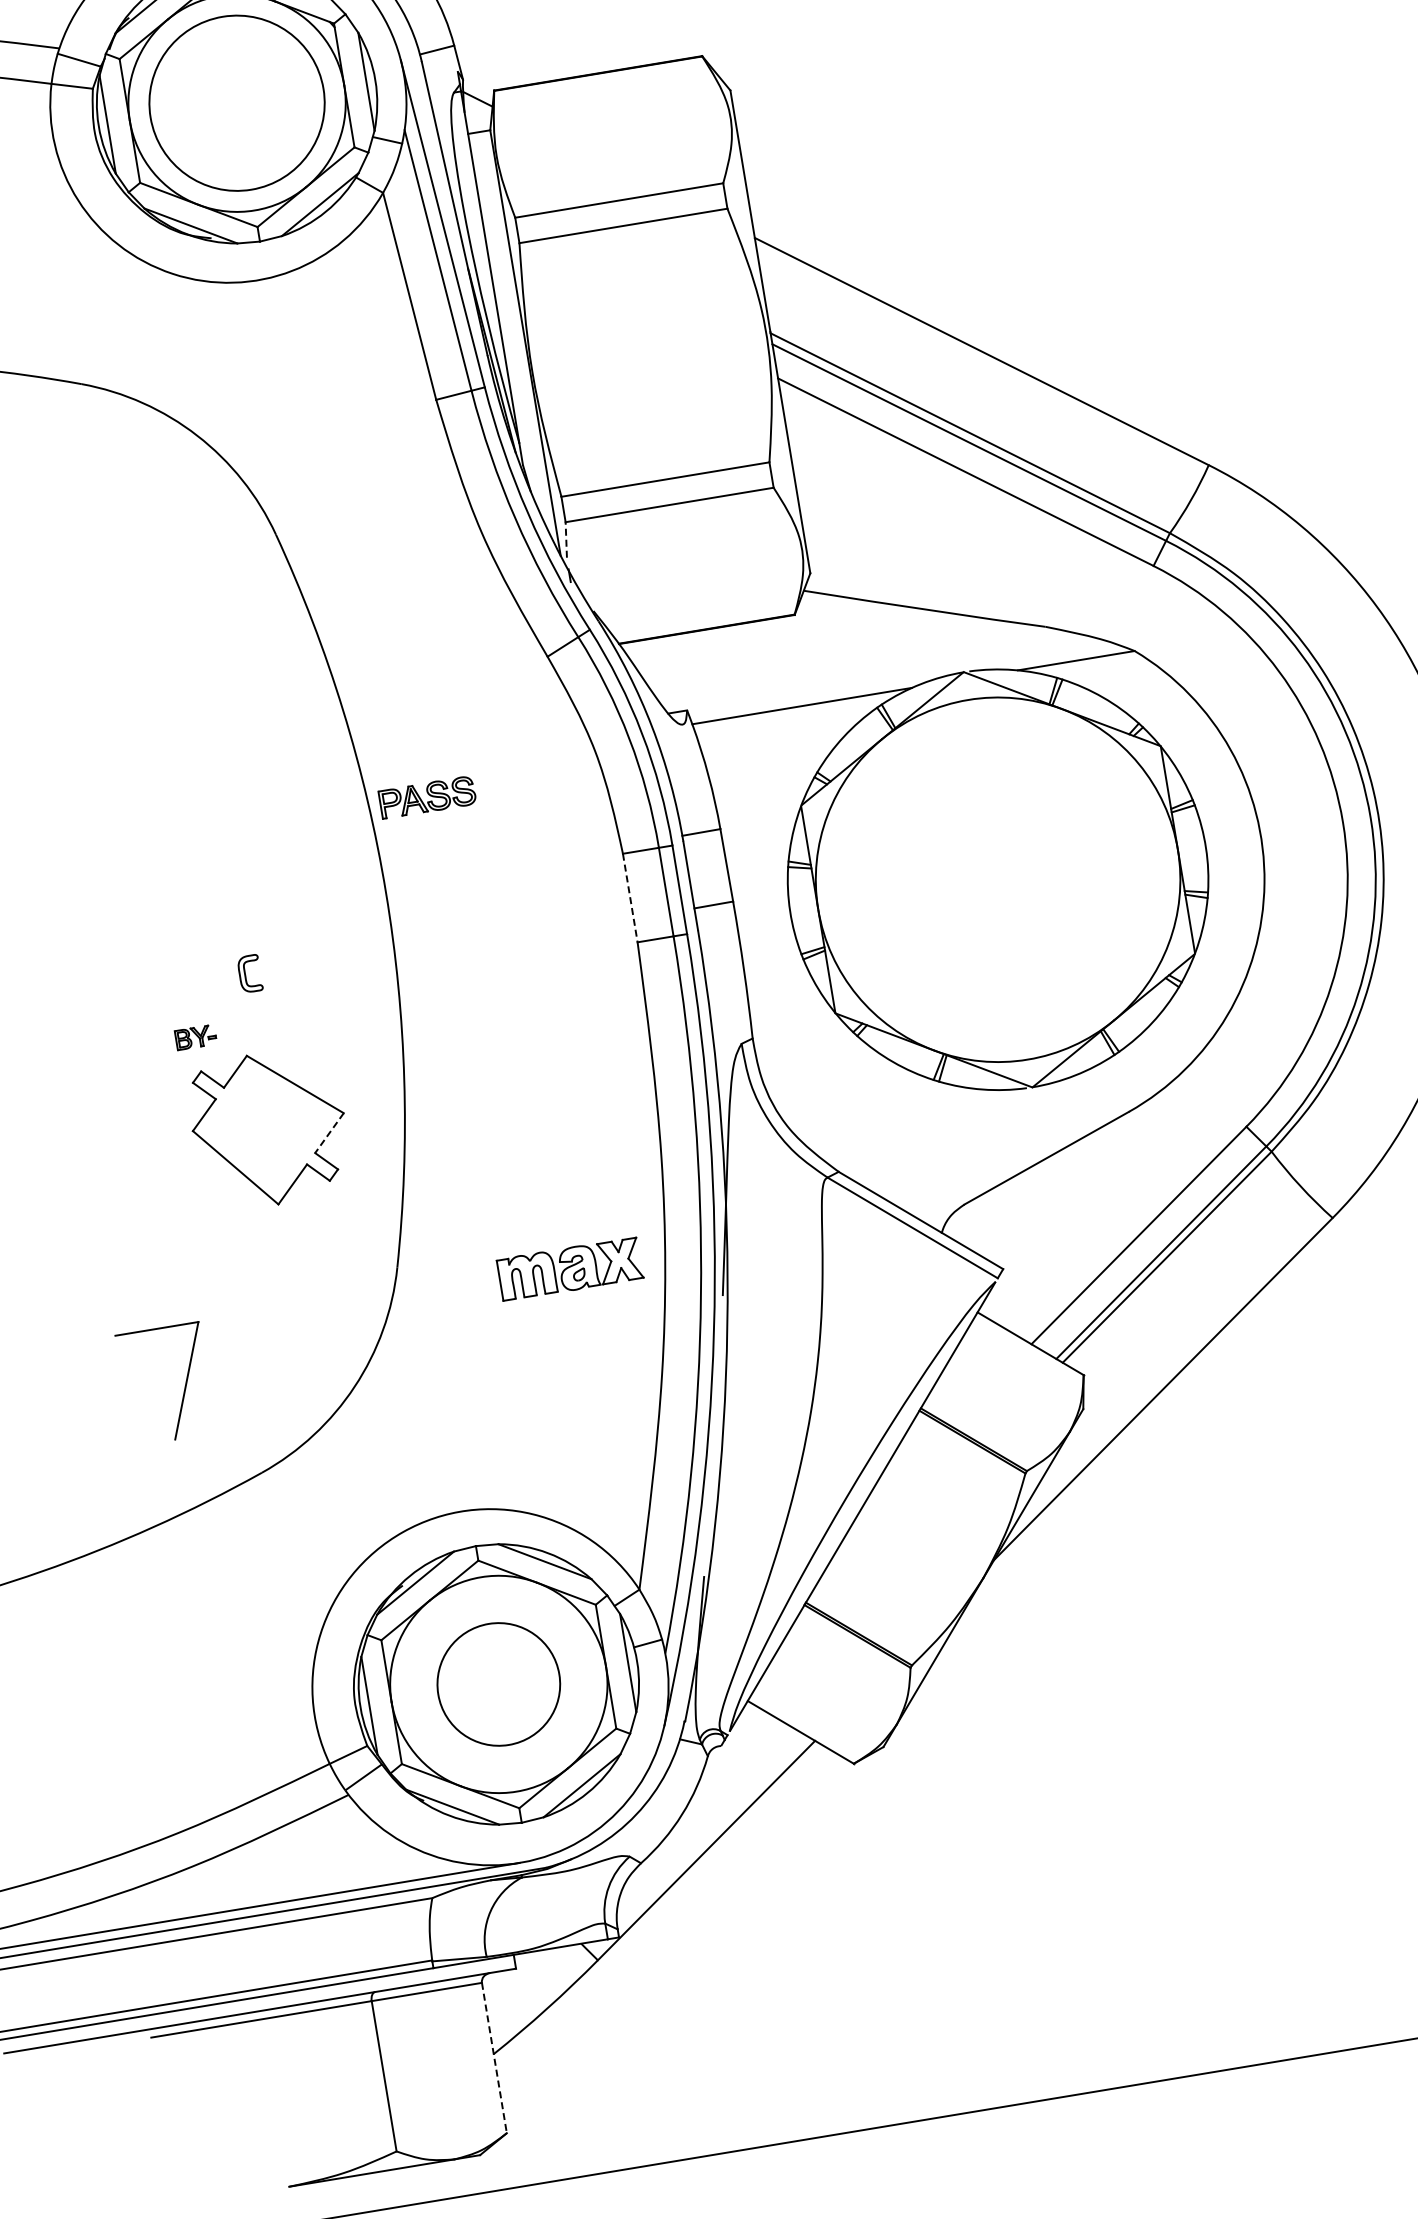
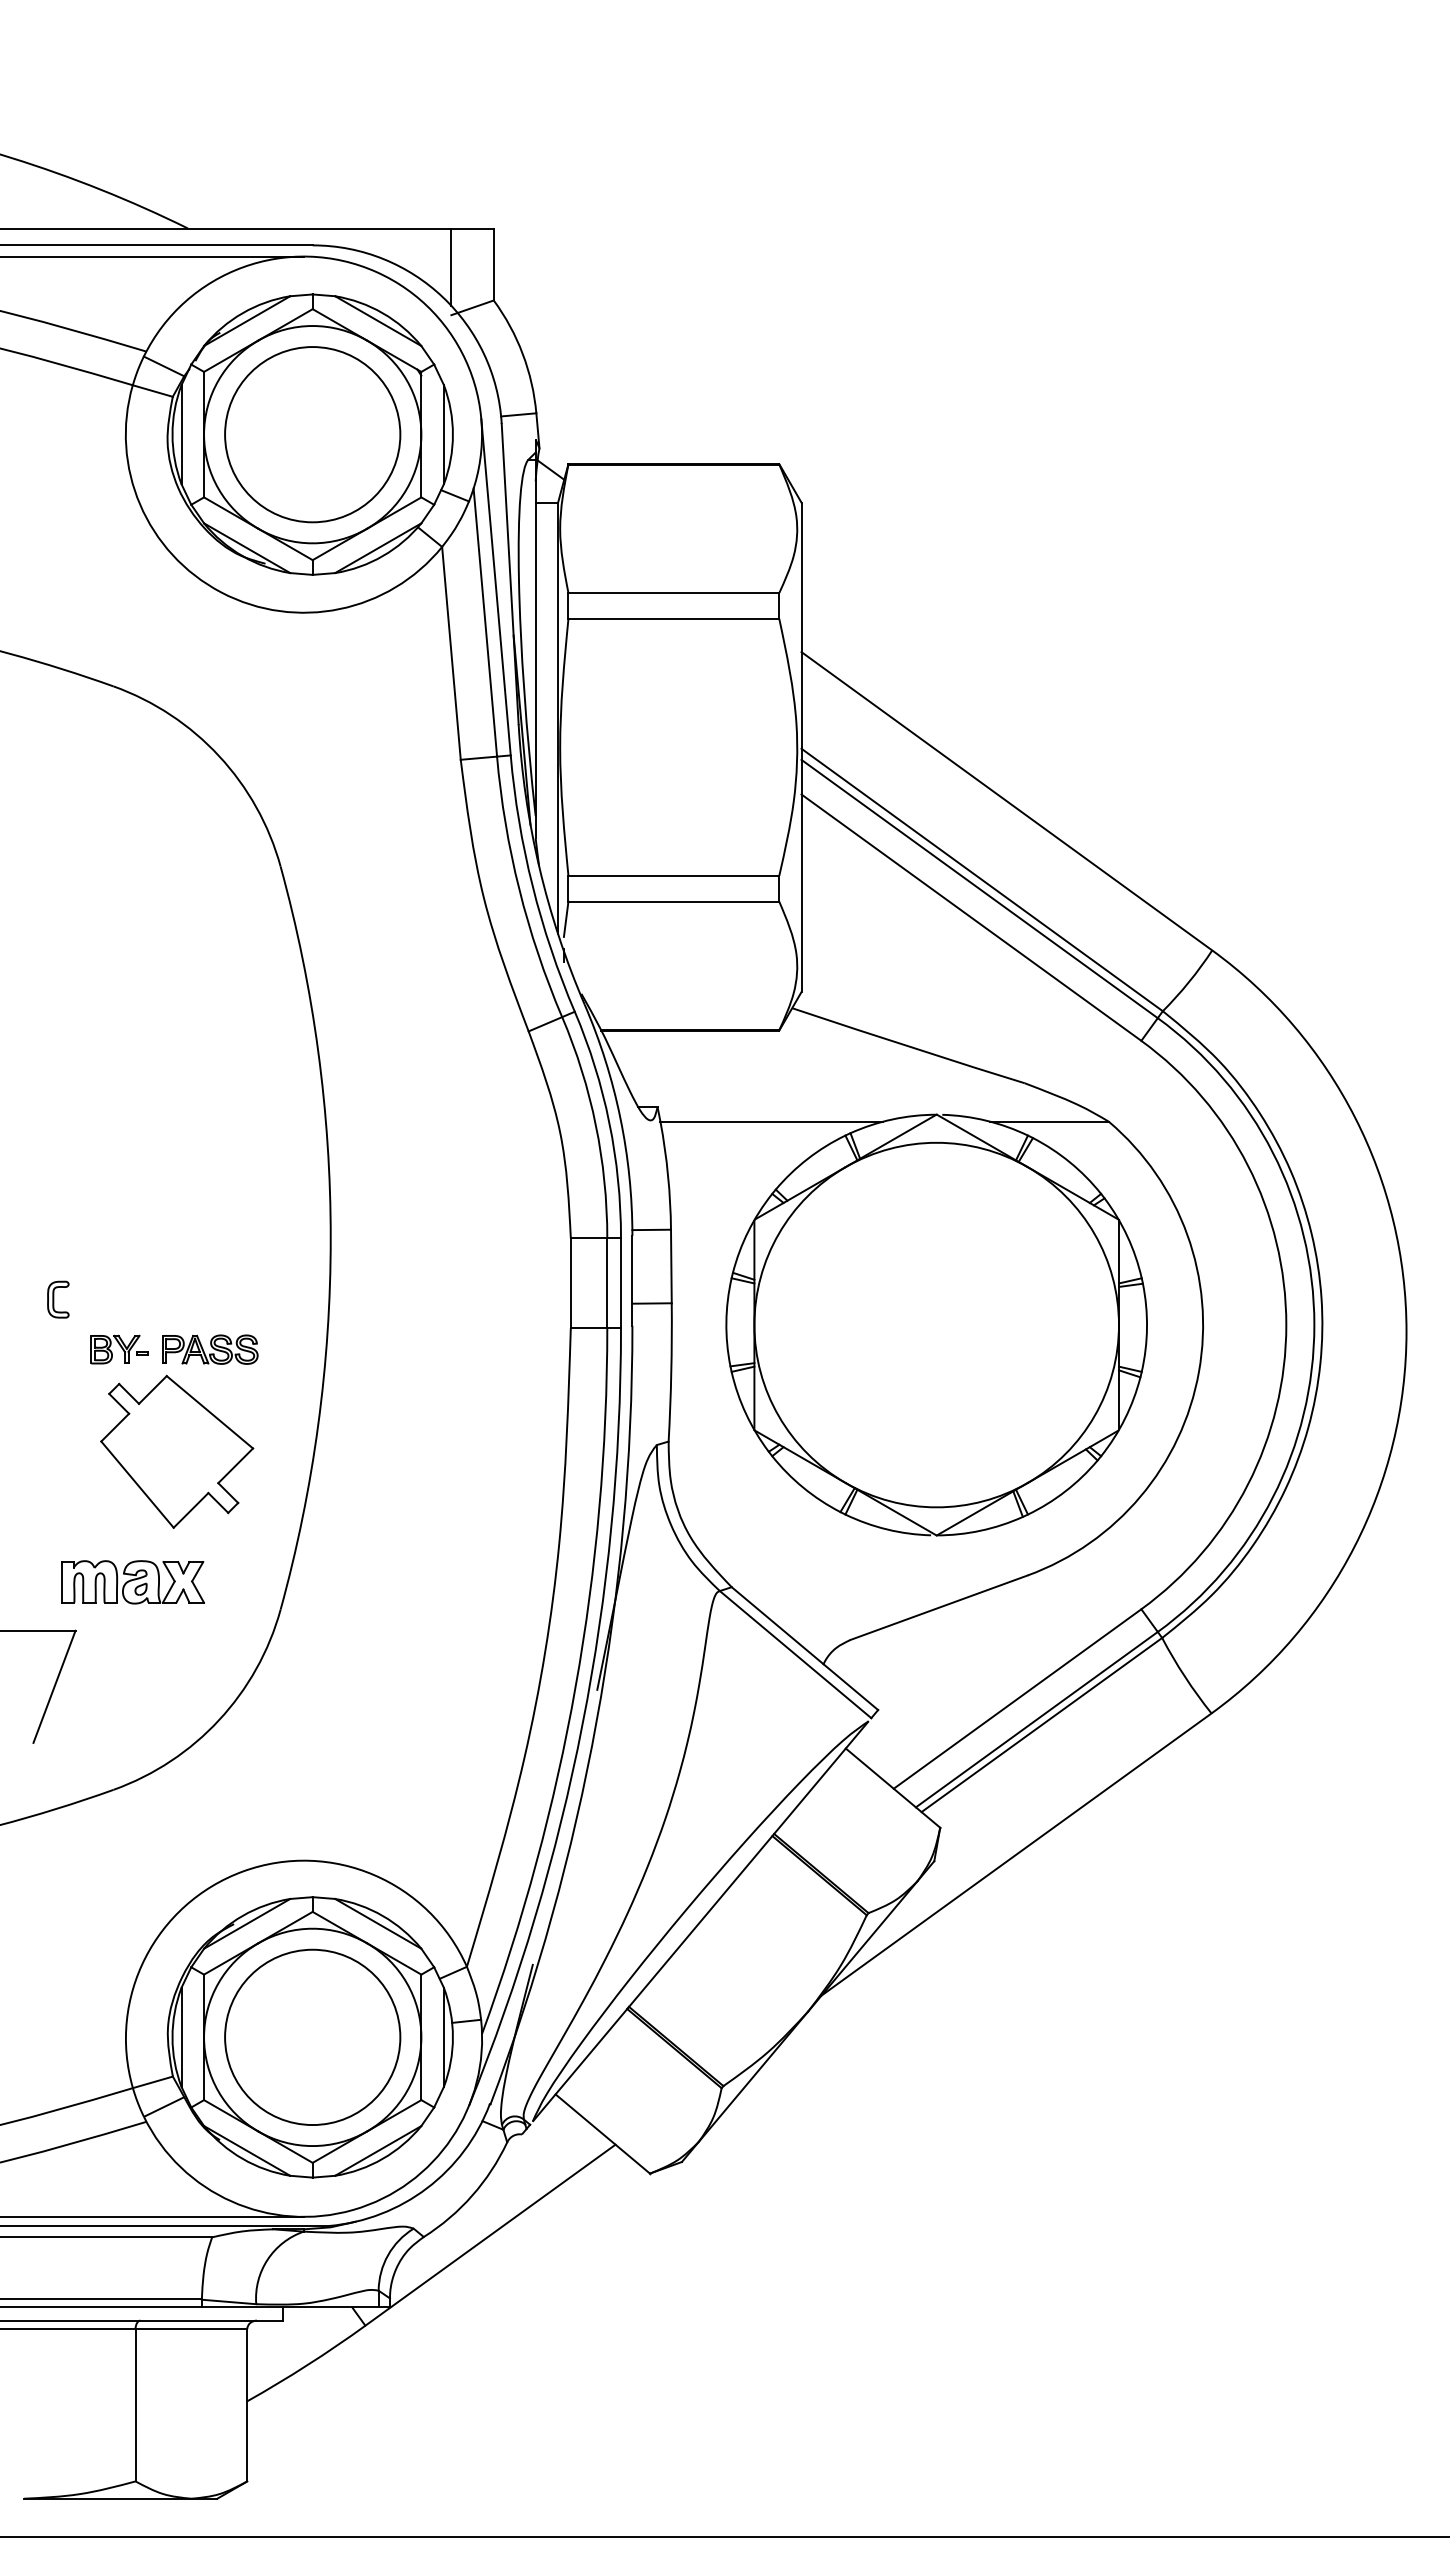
line: (566, 540) -> (566, 919), dashed -> solid
part: (427, 797) -> (210, 1349), moved
line: (630, 898) -> (570, 1283), dashed -> solid
part: (250, 973) -> (58, 1299), moved
part: (195, 1037) -> (119, 1349), size x1.43
line: (329, 1132) -> (235, 1465), dashed -> solid
part: (569, 1269) -> (132, 1582), moved
circle: (498, 1684) -> (312, 2037), size x1.43
line: (494, 2058) -> (247, 2405), dashed -> solid

